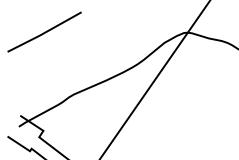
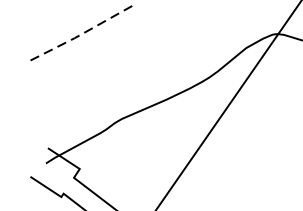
line: (44, 33) -> (81, 35), solid -> dashed

